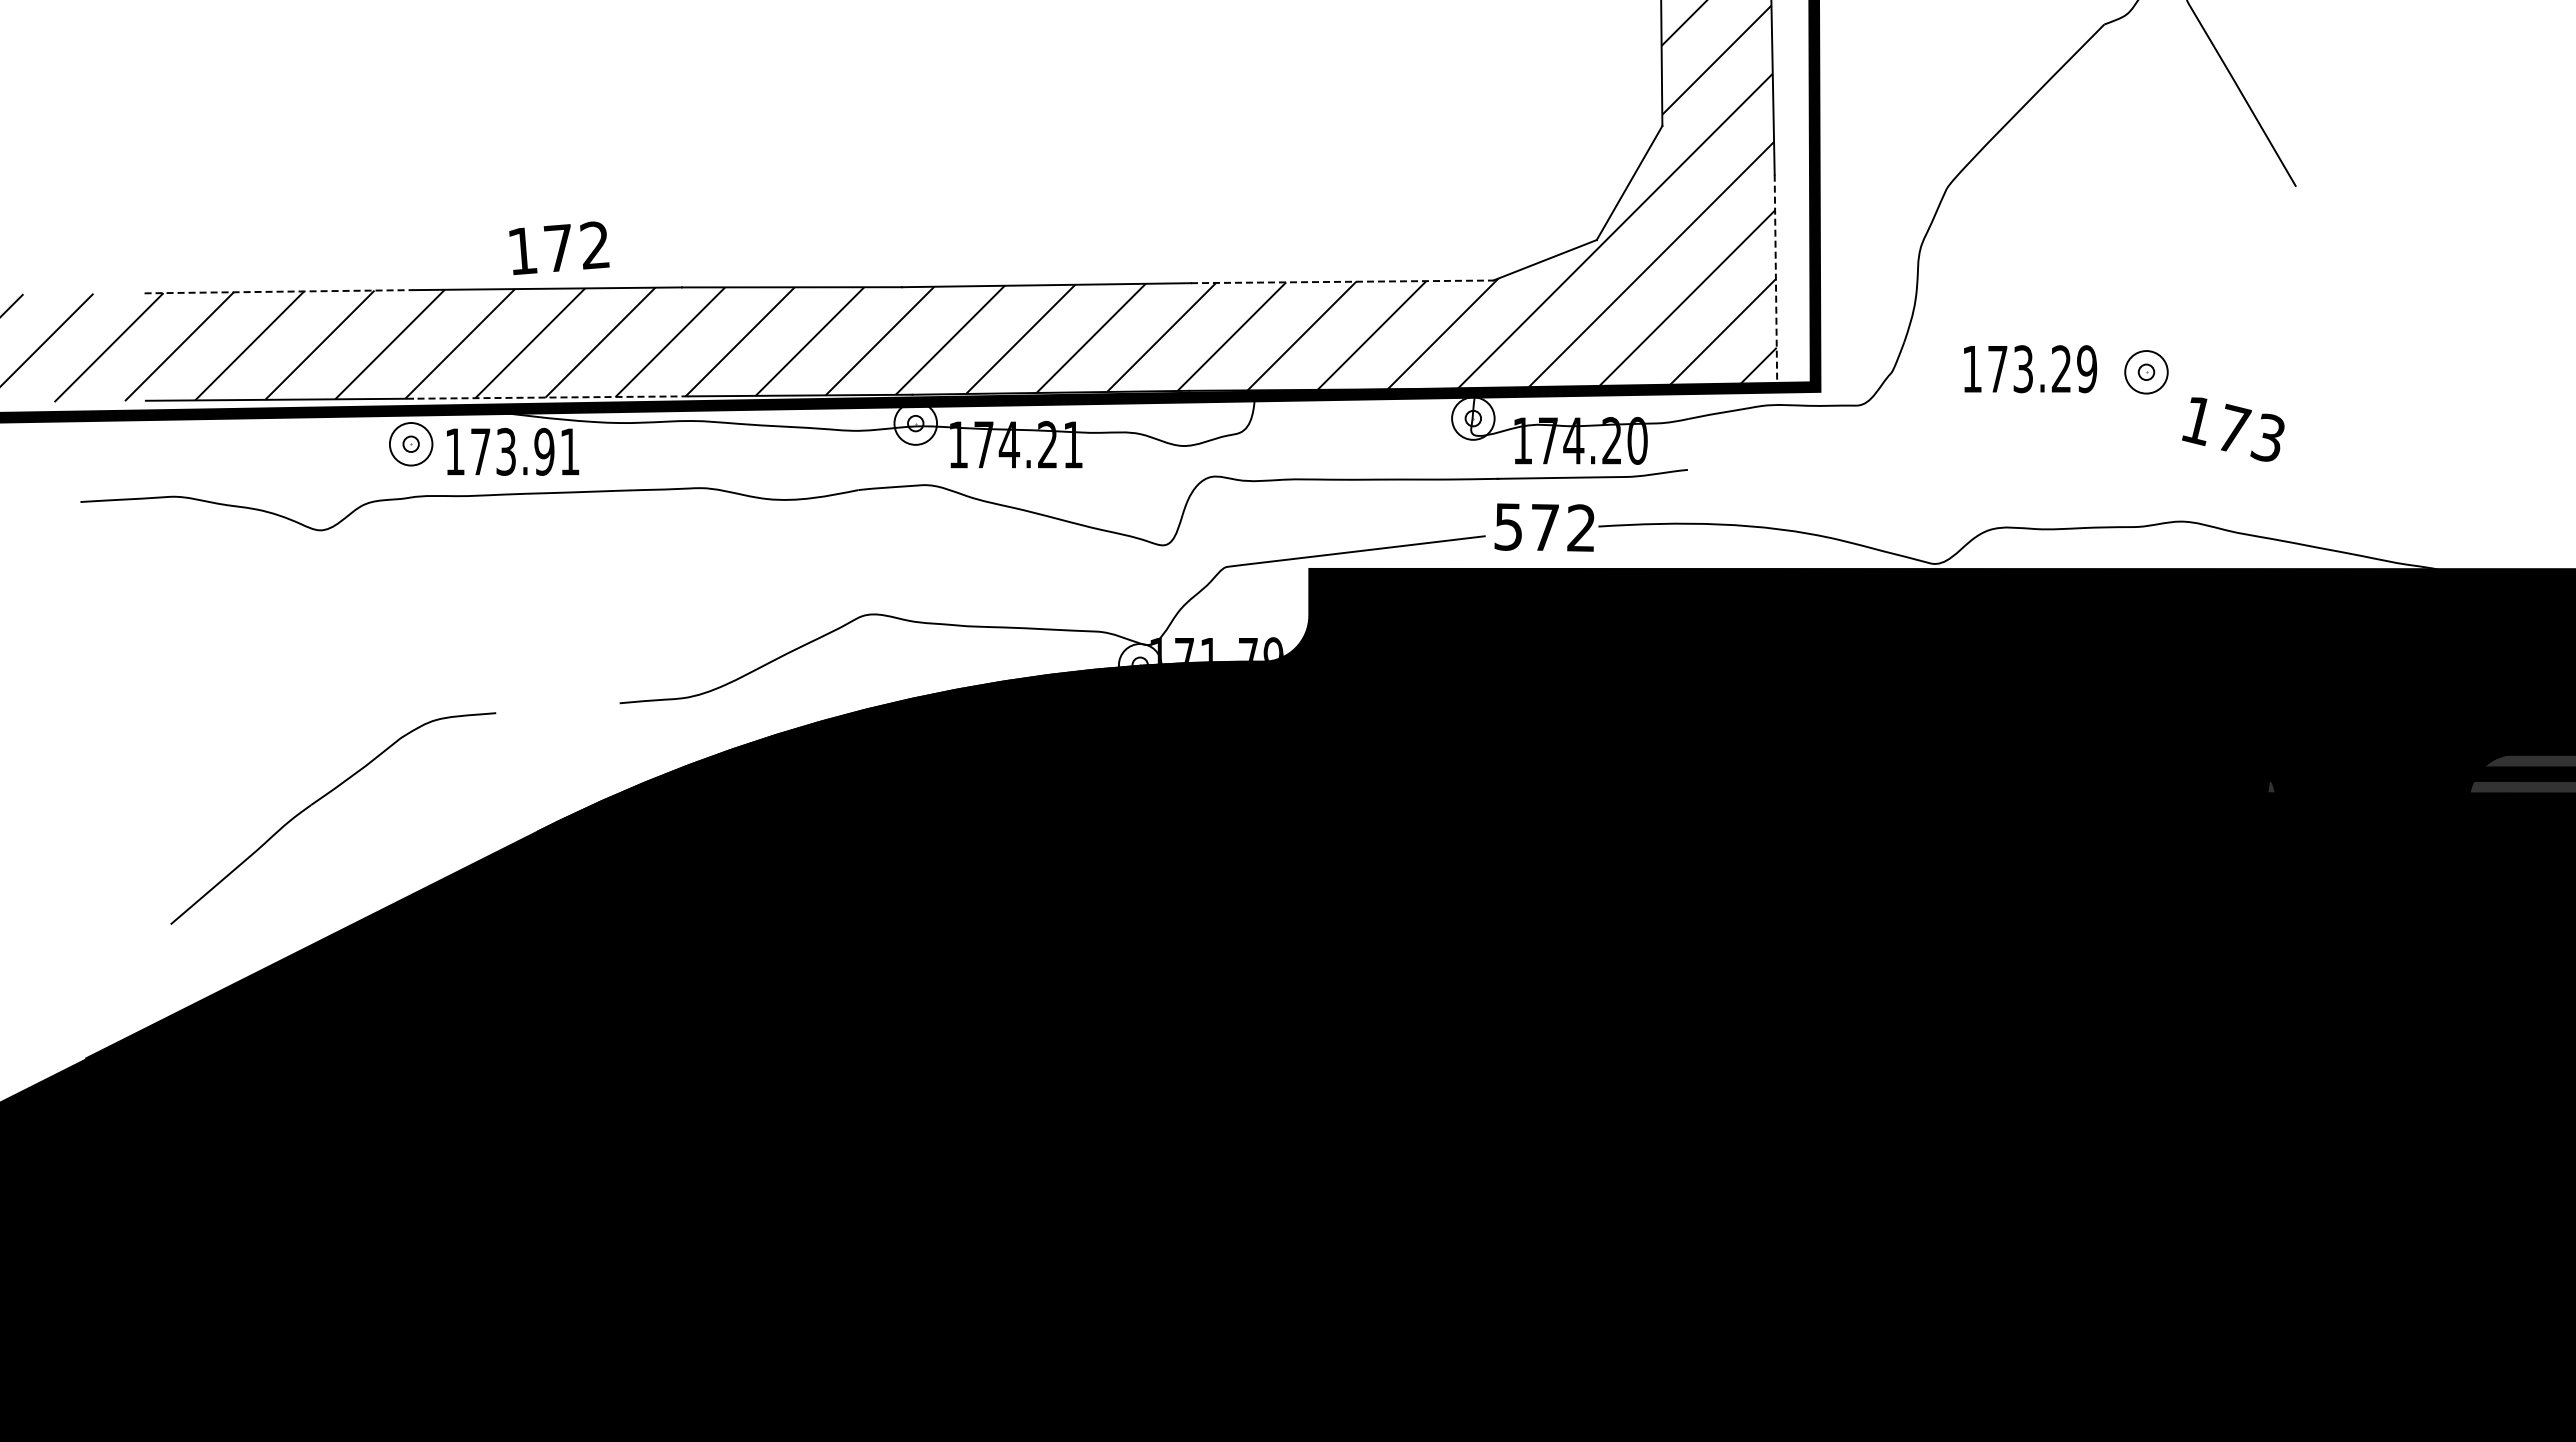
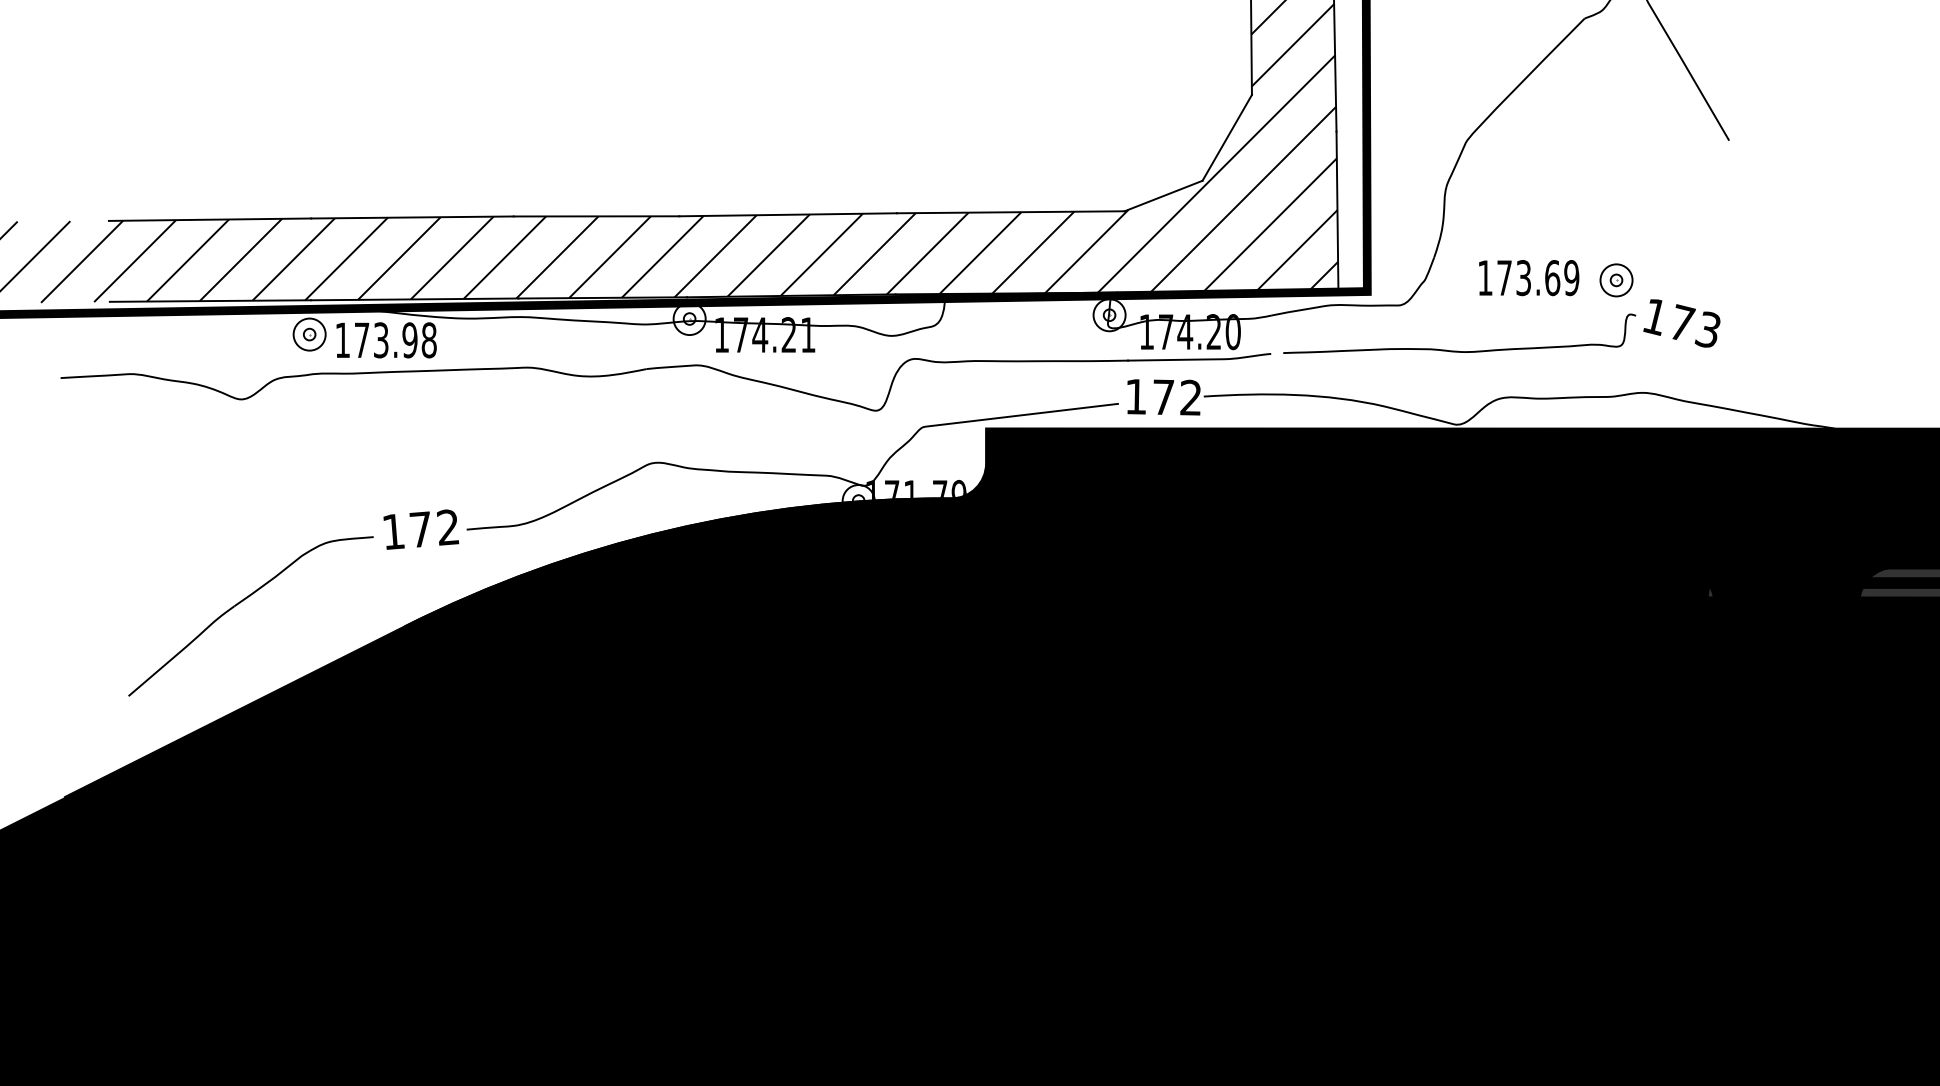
text: (559, 248) -> (421, 529), moved
line: (1342, 281) -> (1011, 212), dashed -> solid
line: (1775, 281) -> (1337, 212), dashed -> solid
line: (279, 291) -> (210, 219), dashed -> solid
text: (2061, 369) -> (1552, 278), 173.29 -> 173.69
line: (550, 397) -> (414, 299), dashed -> solid
text: (569, 451) -> (428, 340), 173.91 -> 173.98
curve: (1938, 466) -> (1459, 351), added
text: (1507, 526) -> (1135, 396), 572 -> 172

